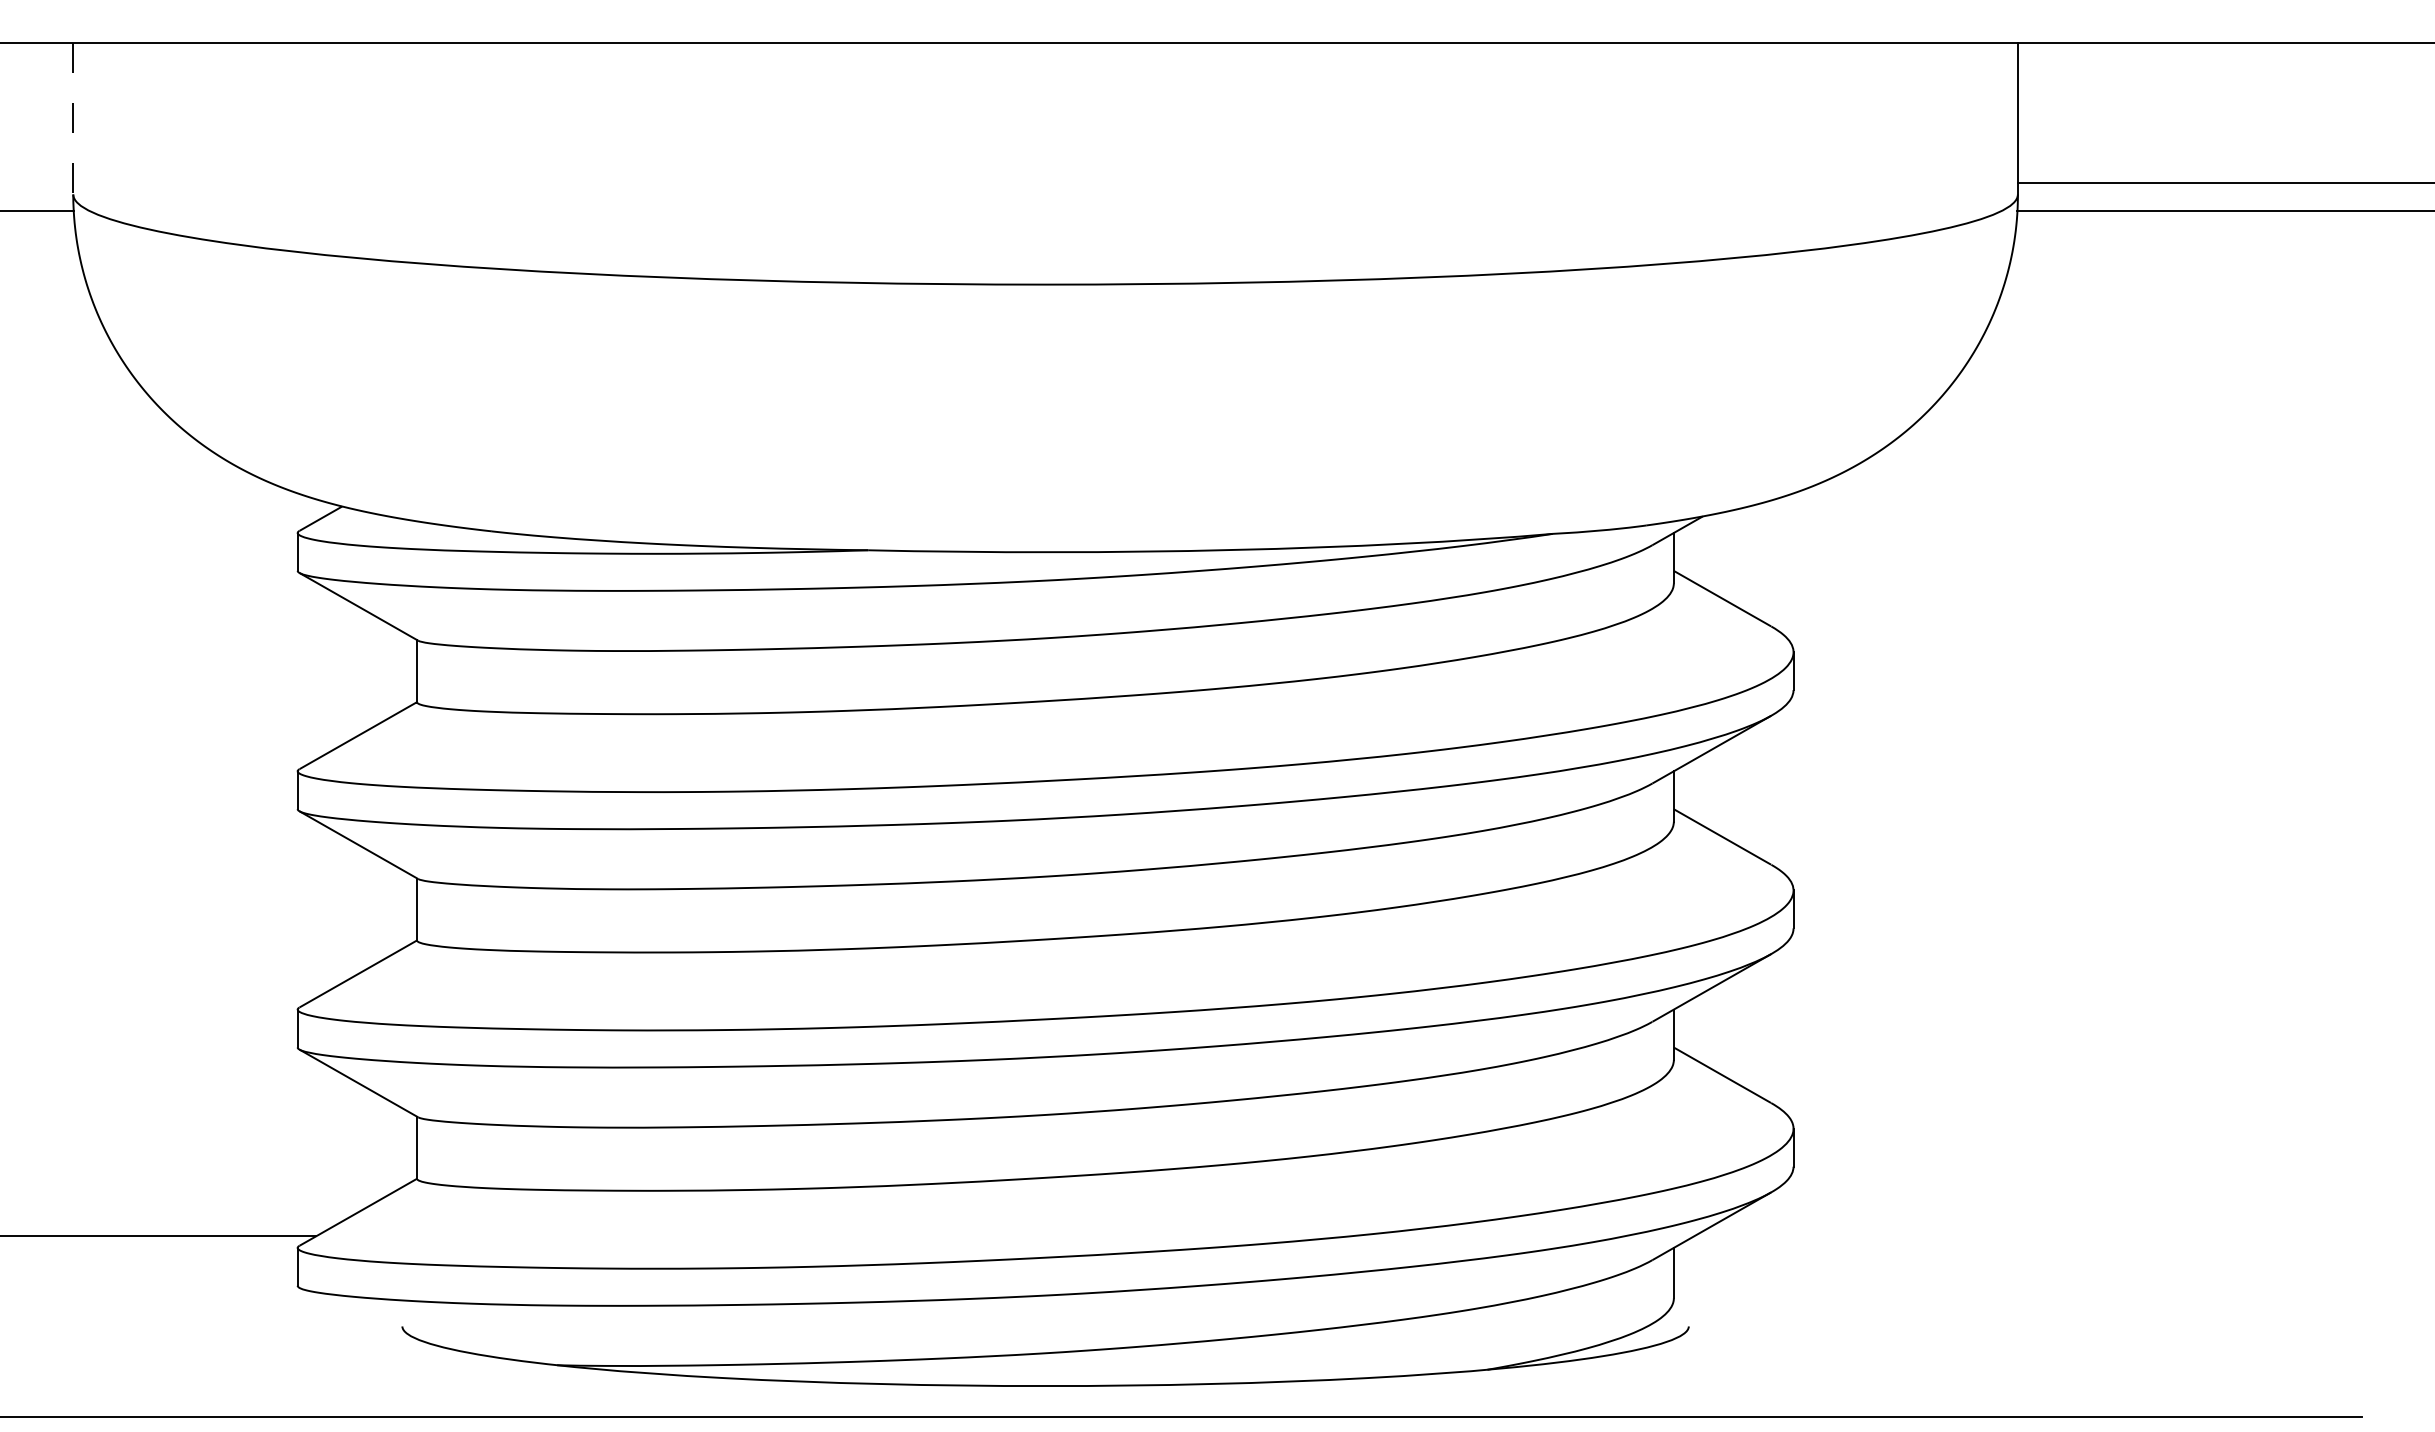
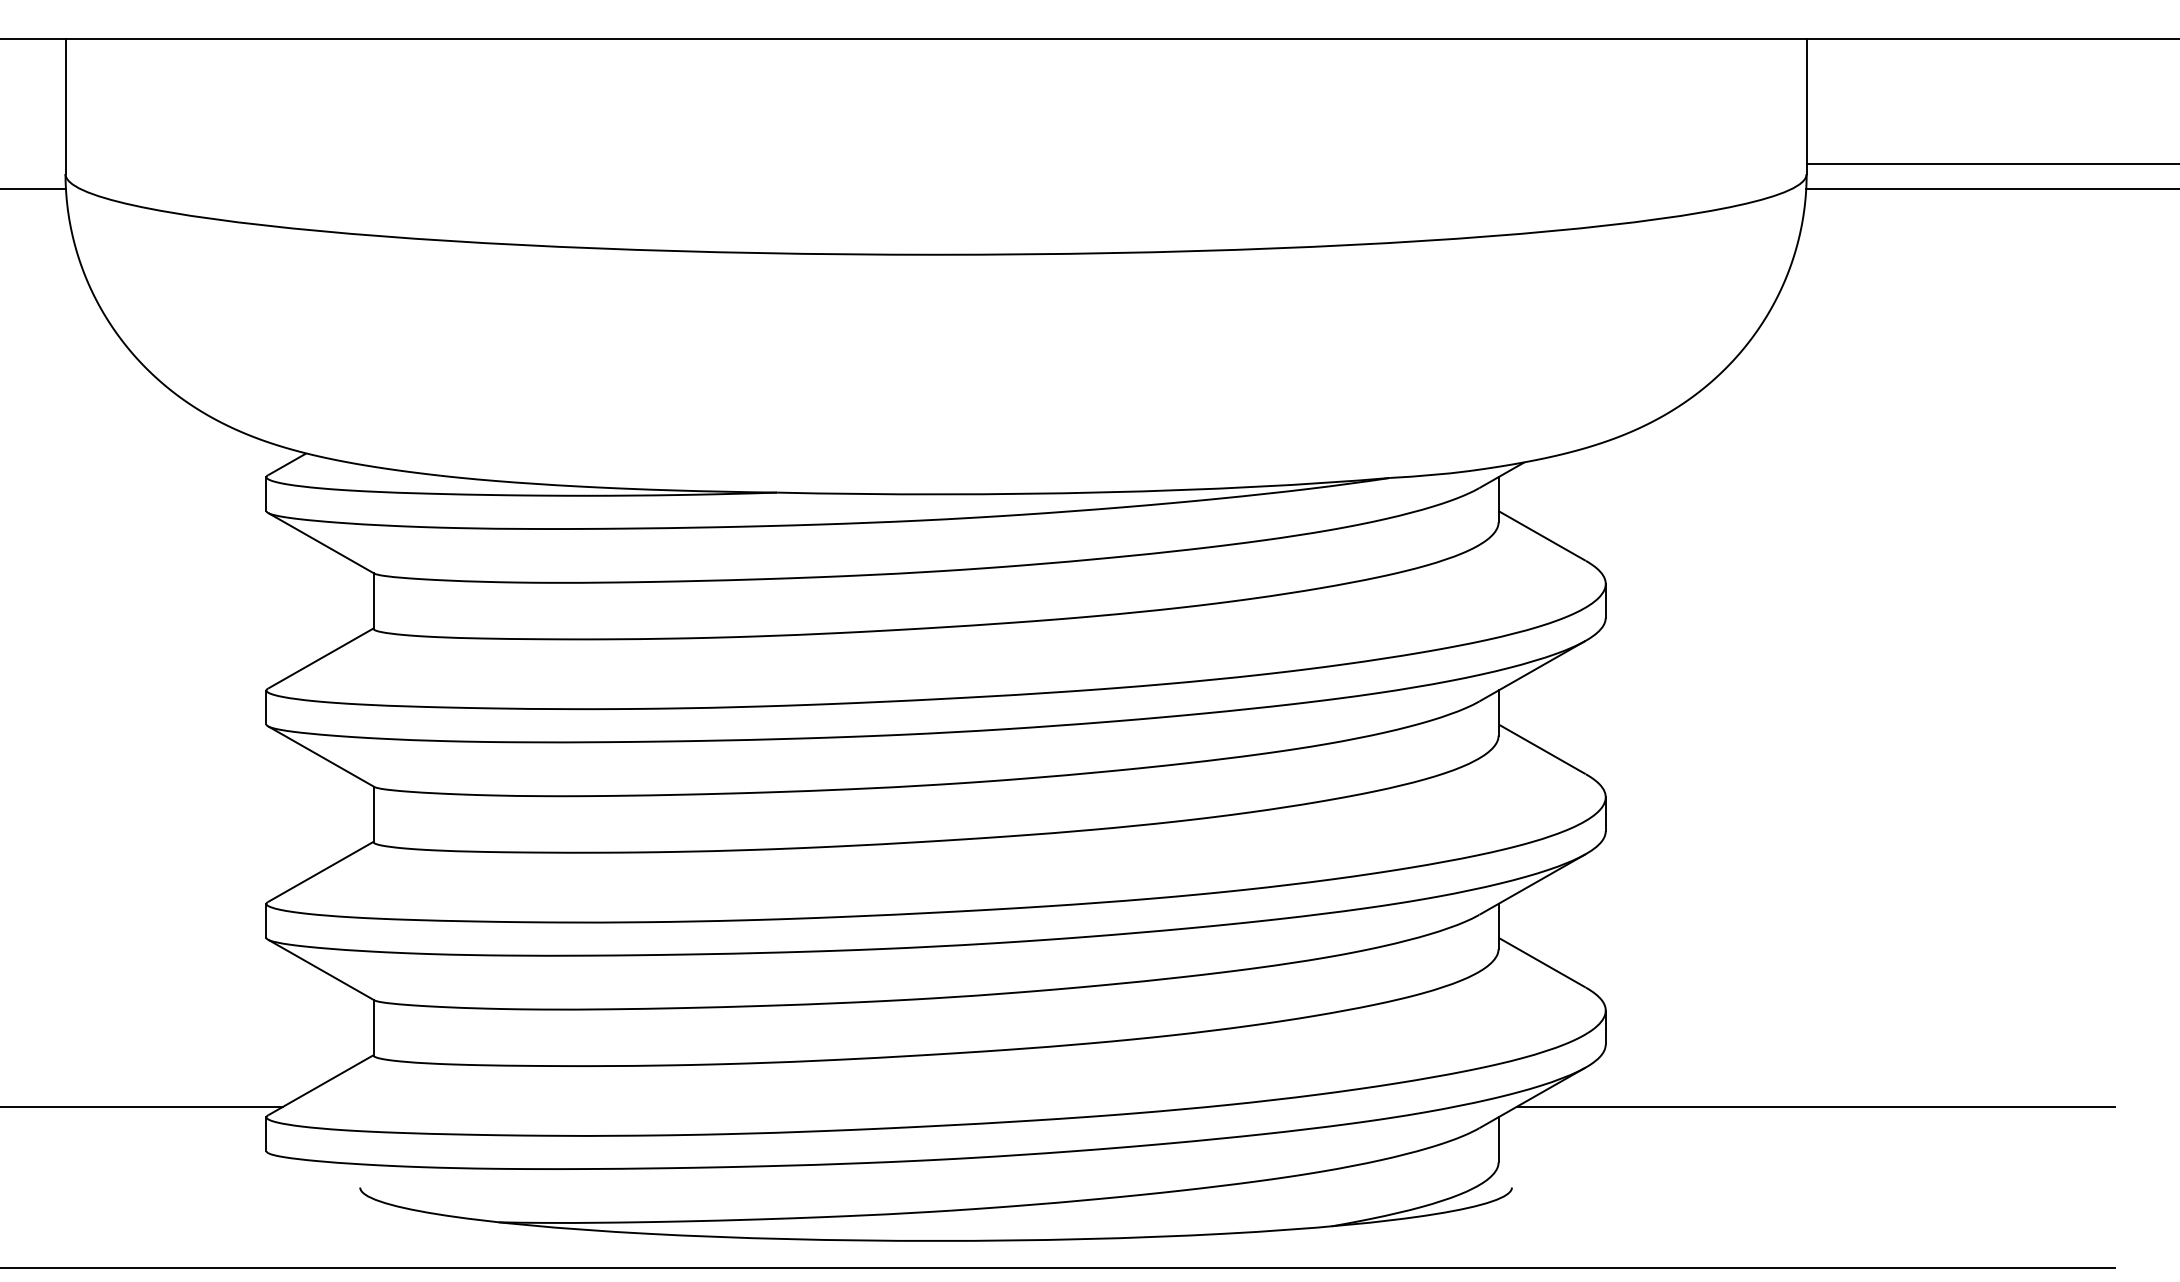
line: (73, 119) -> (65, 106), dashed -> solid
line: (2027, 1235) -> (1815, 1106), added

